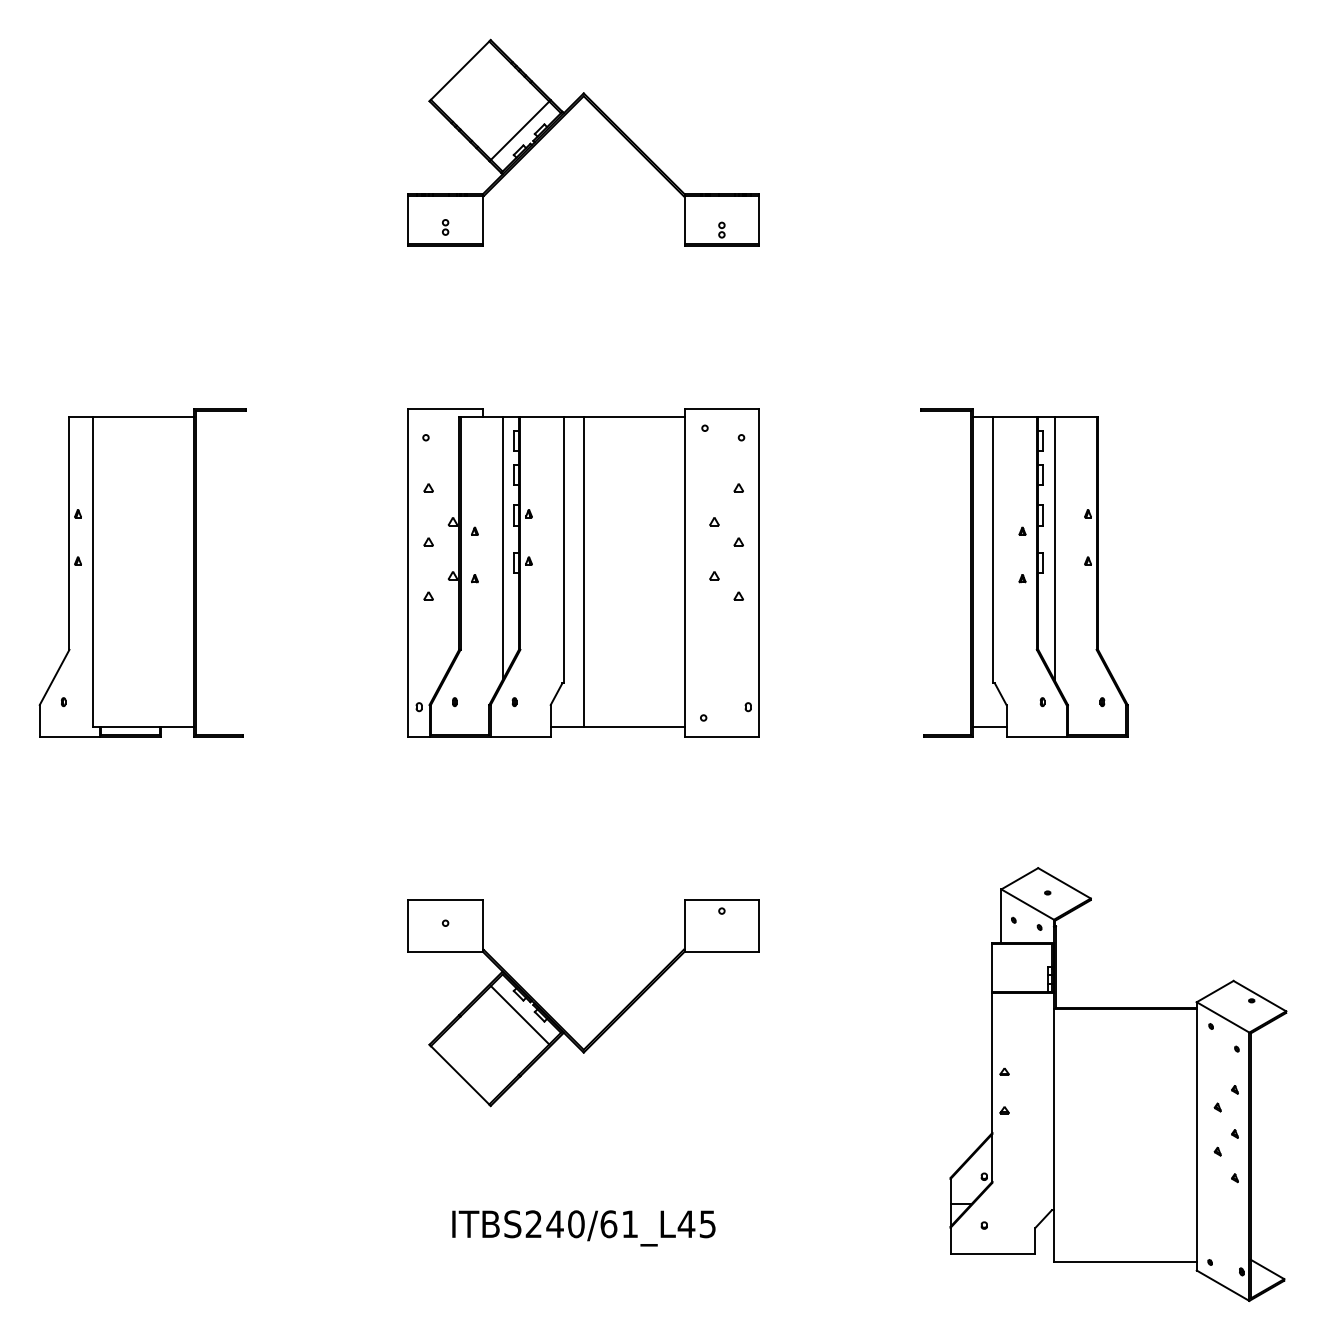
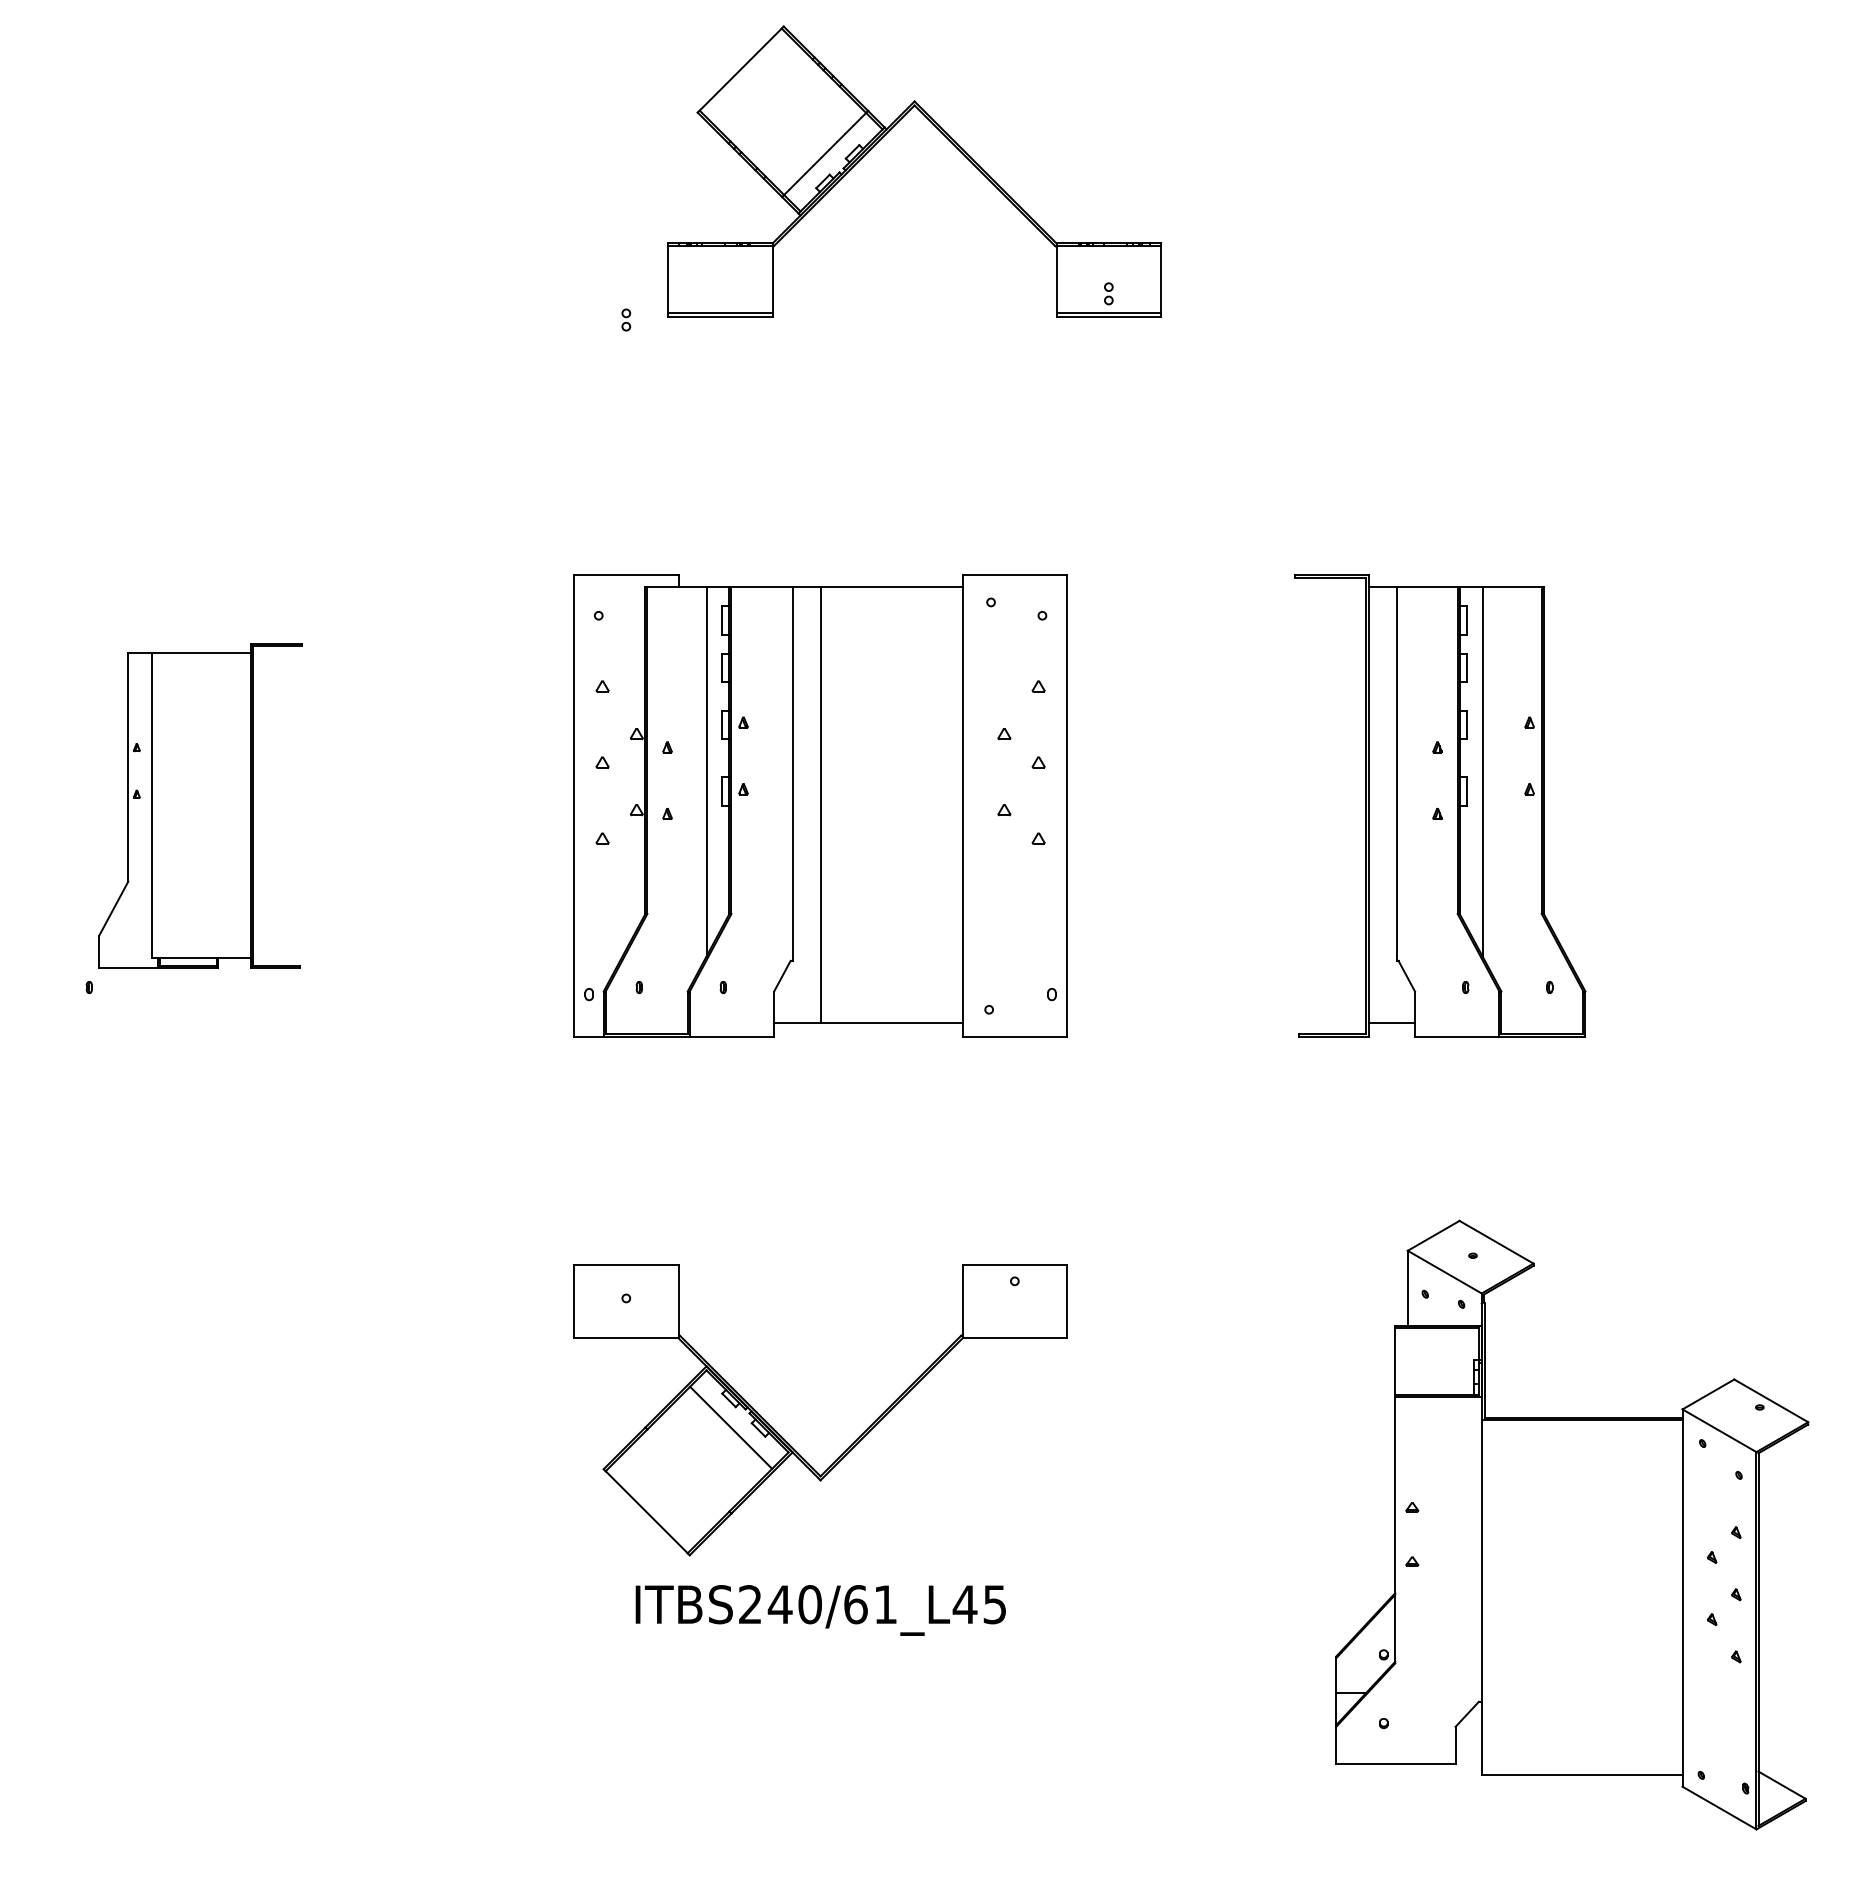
part: (560, 119) -> (882, 138), moved
part: (142, 572) -> (200, 805), size x0.7
text: (583, 1228) -> (820, 1610), moved

